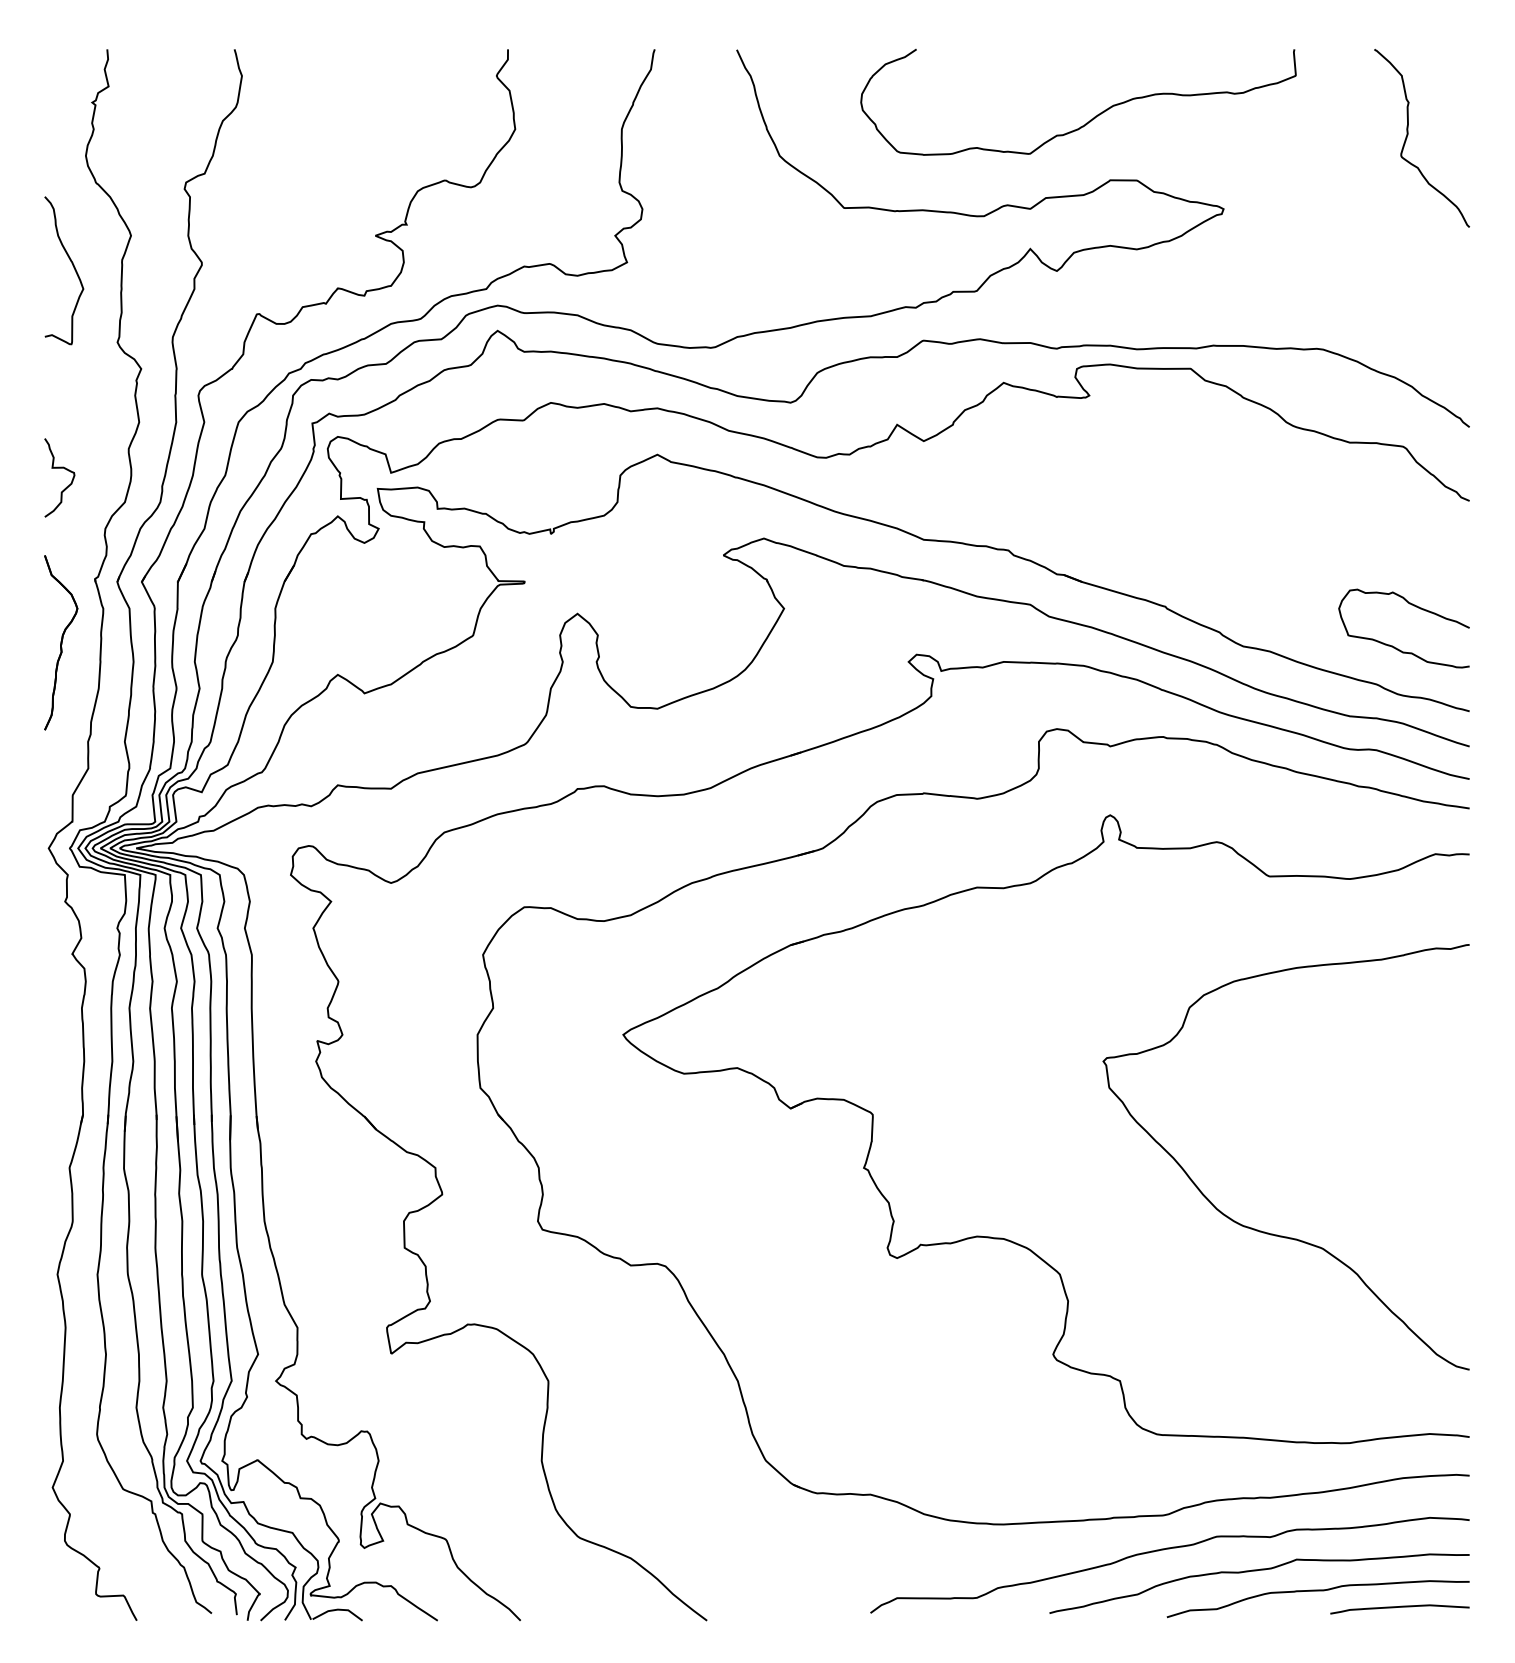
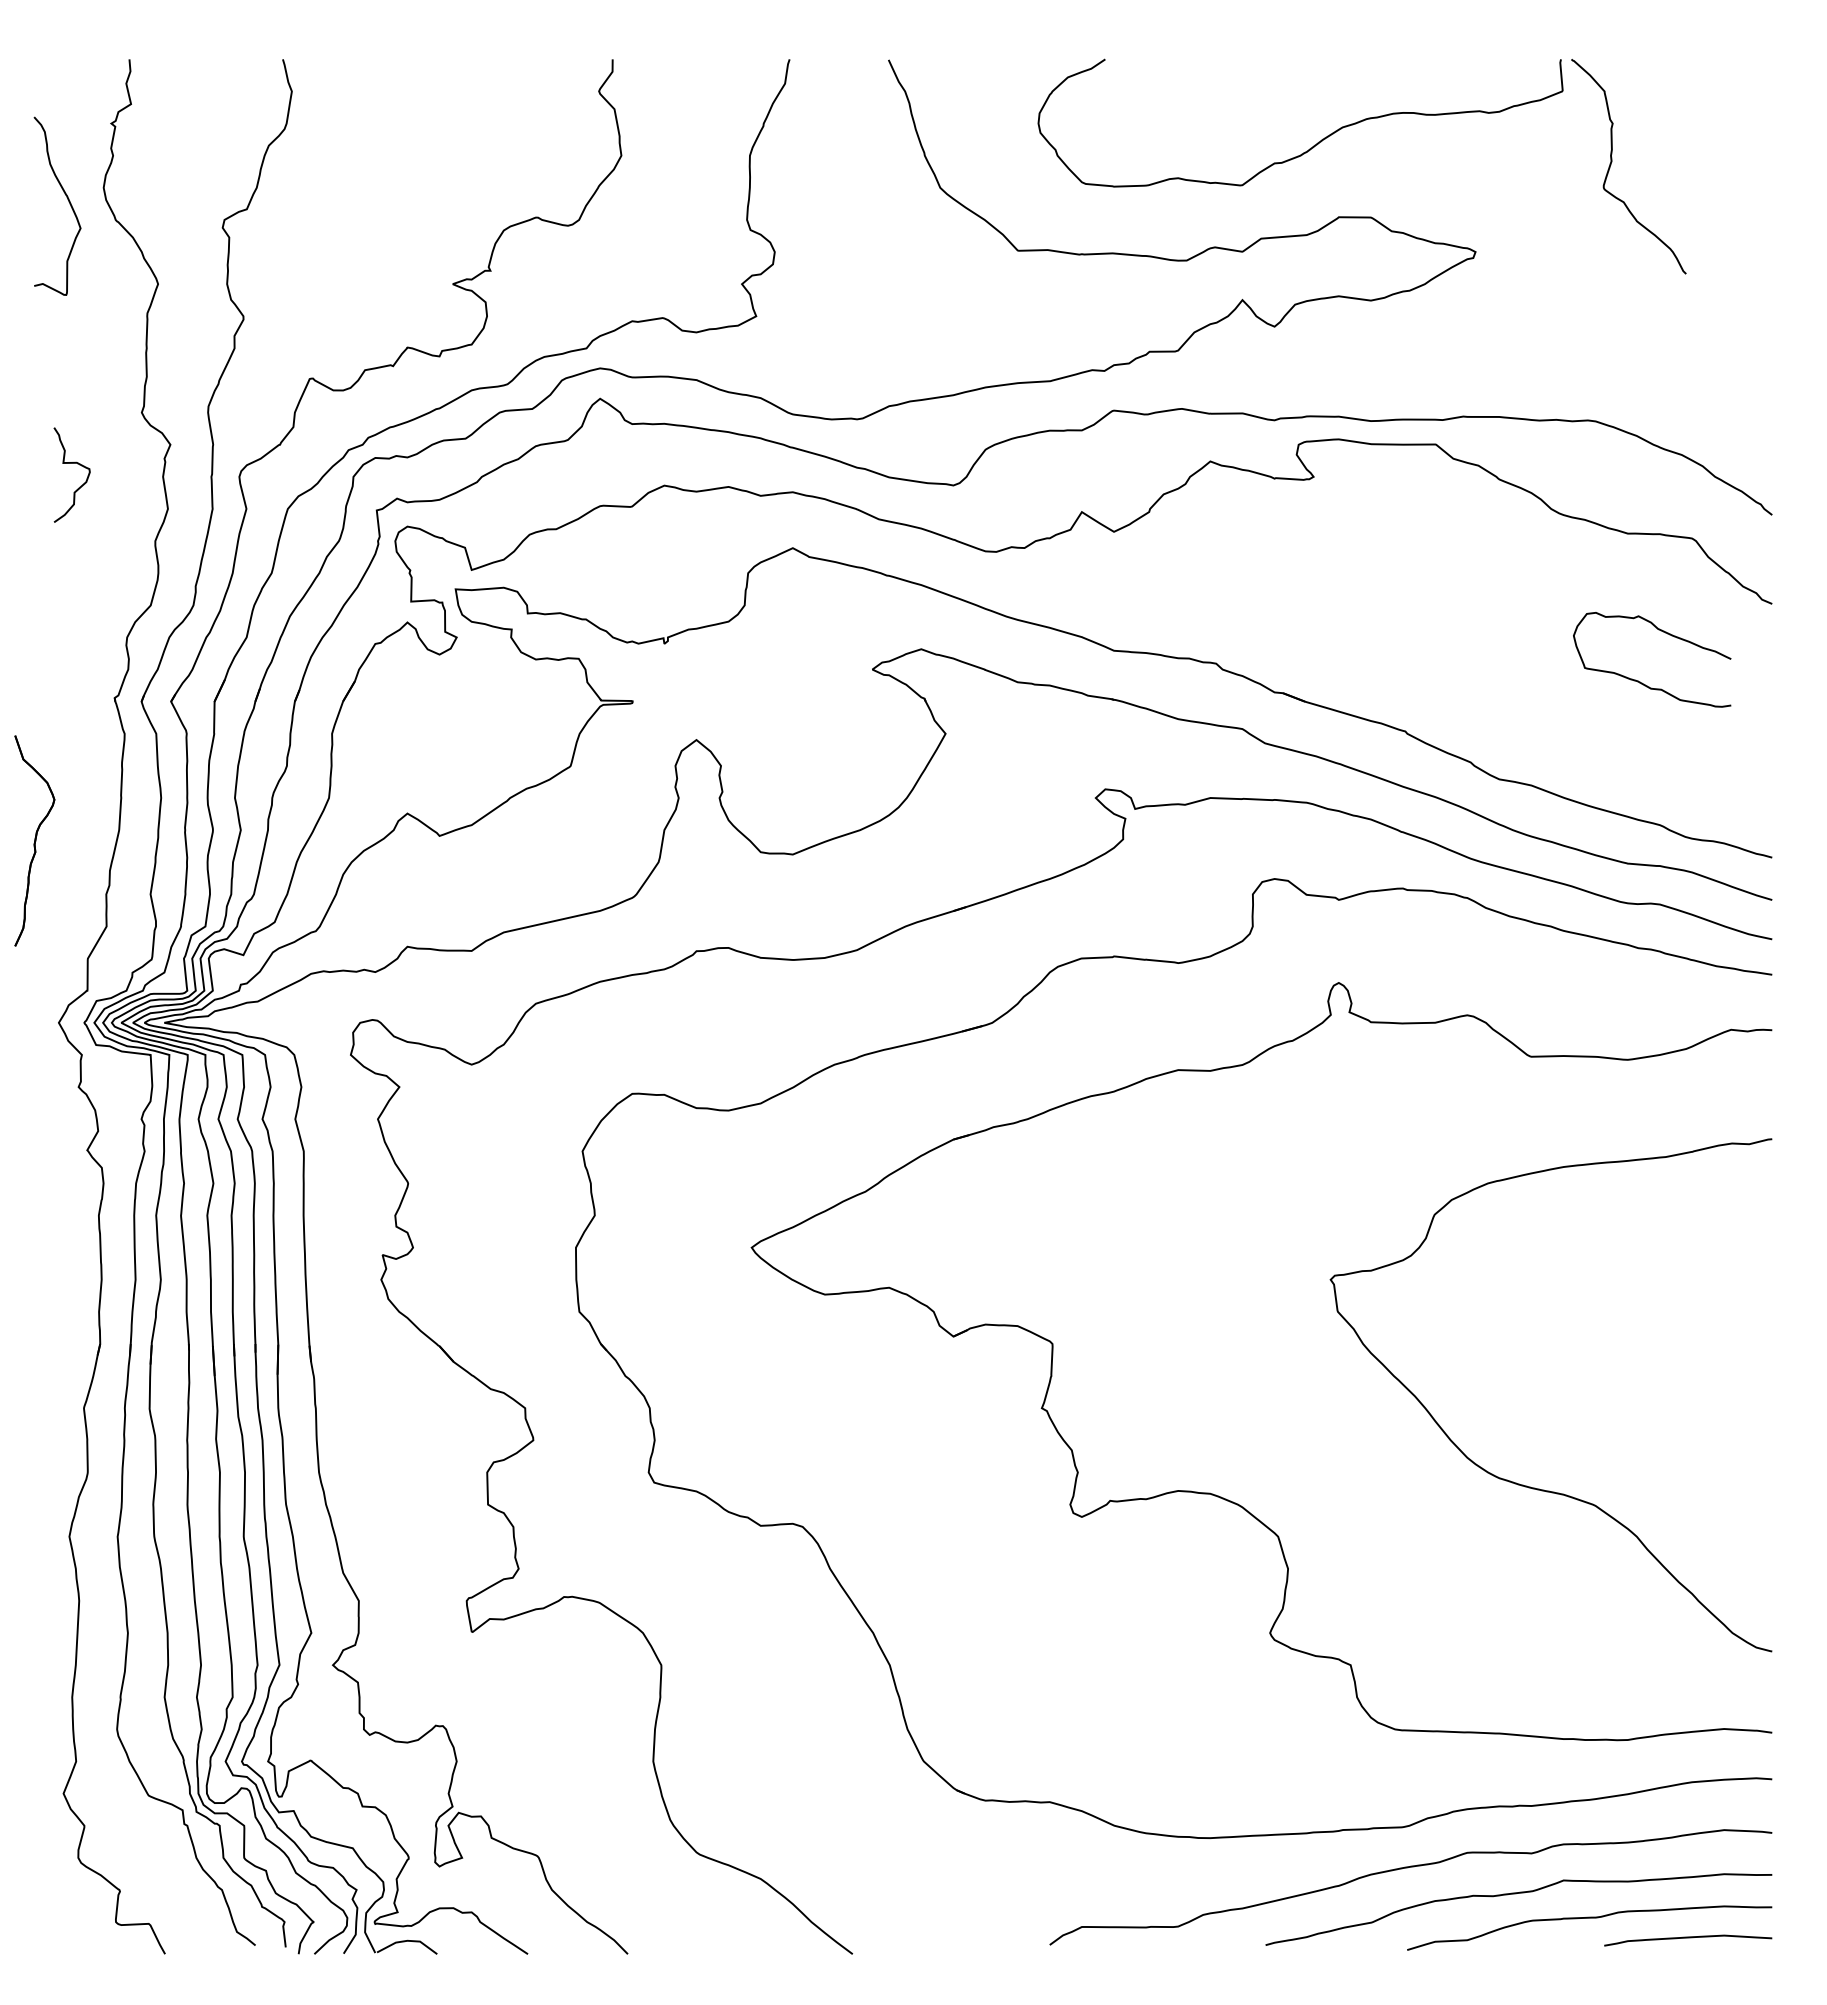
curve: (1408, 134) -> (1612, 162), moved
curve: (73, 267) -> (68, 202), moved
curve: (59, 468) -> (71, 463), moved
part: (60, 642) -> (34, 840), moved
curve: (1394, 646) -> (1640, 681), moved

